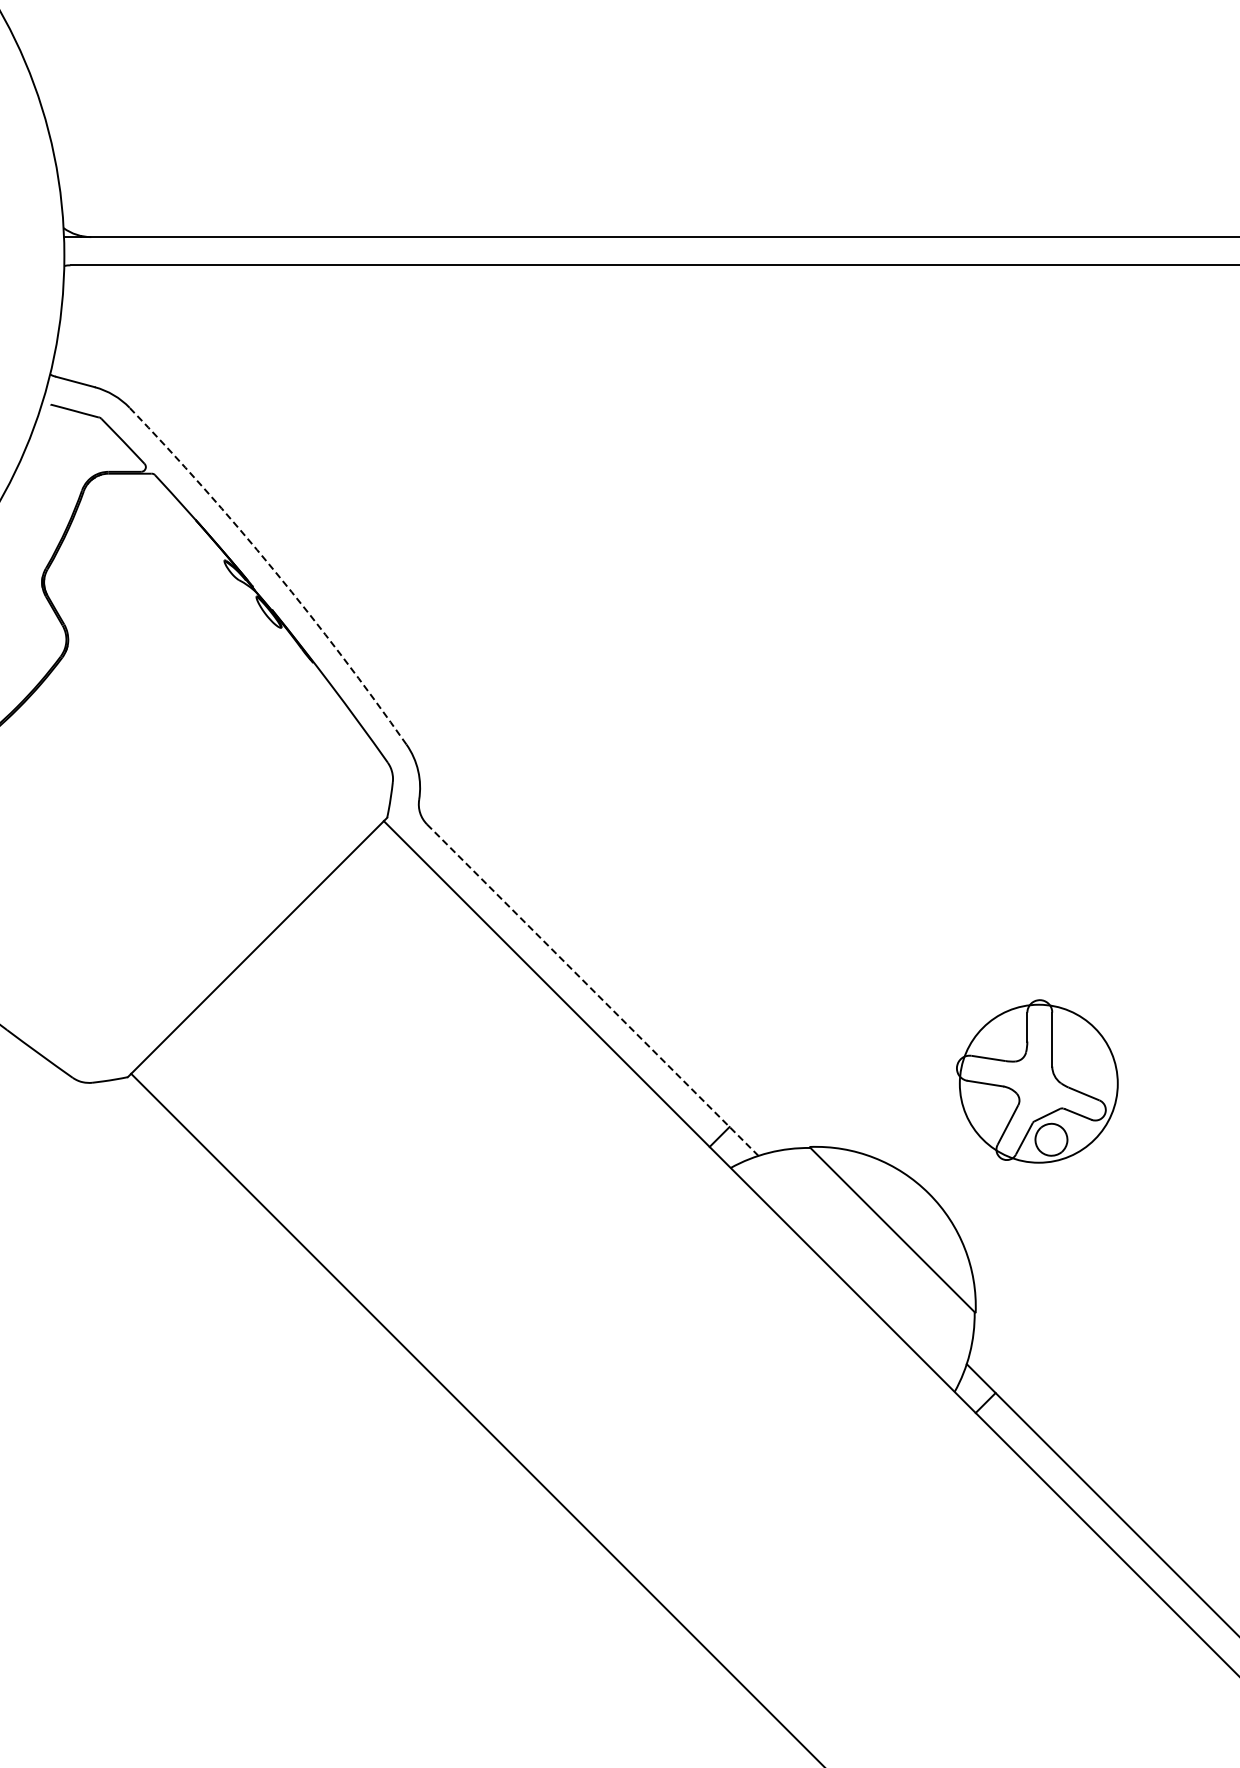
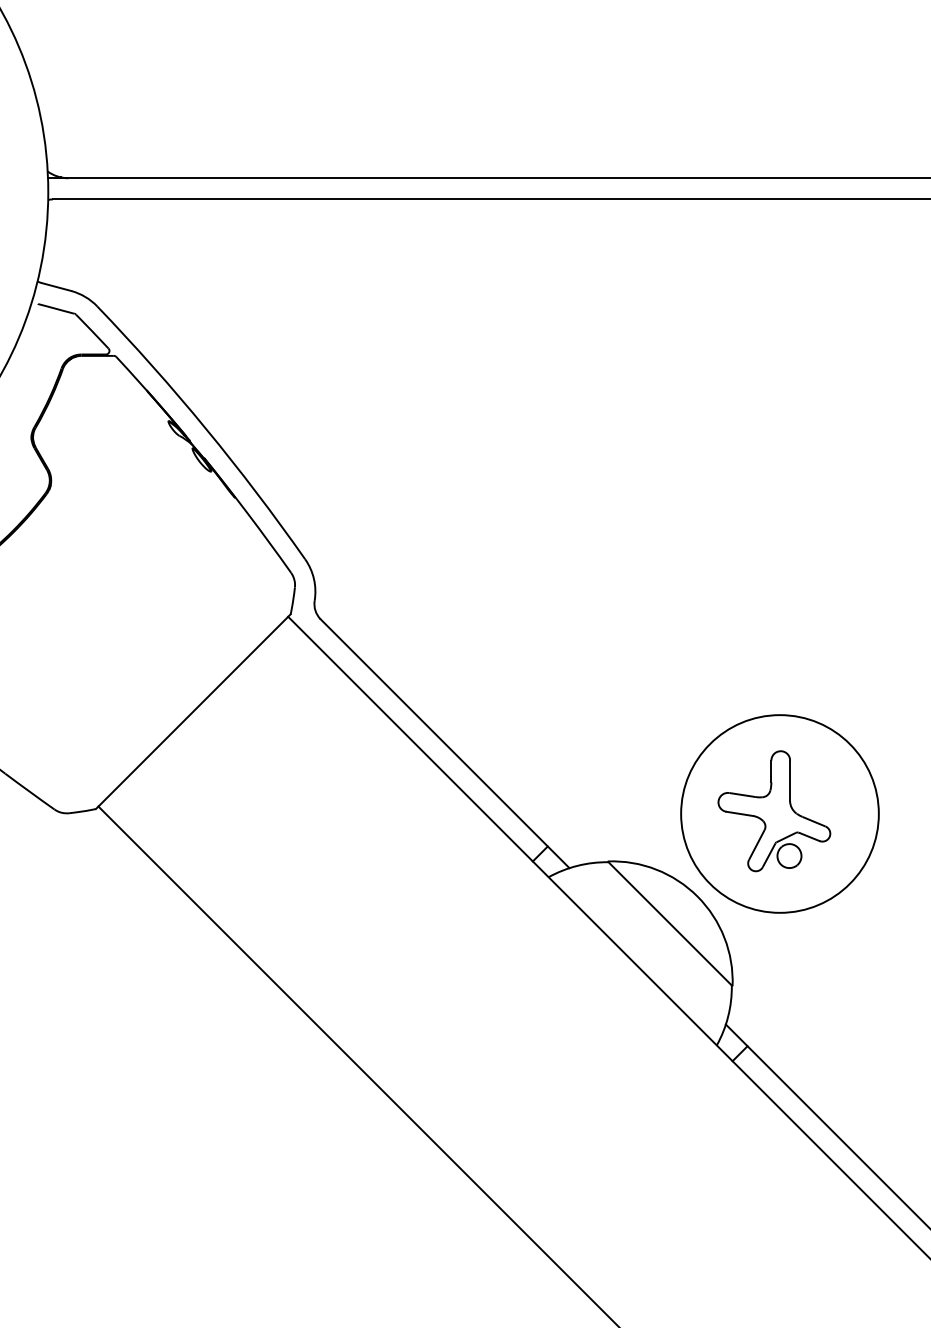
arc: (274, 570) -> (206, 428), dashed -> solid
line: (593, 990) -> (445, 743), dashed -> solid
circle: (1038, 1083) -> (779, 813), size x1.67

